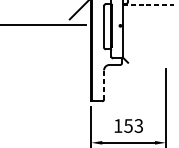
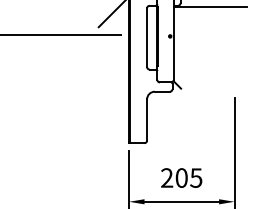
line: (148, 4) -> (210, 6), dashed -> solid
line: (104, 84) -> (147, 119), dashed -> solid
text: (128, 125) -> (181, 177), 153 -> 205

